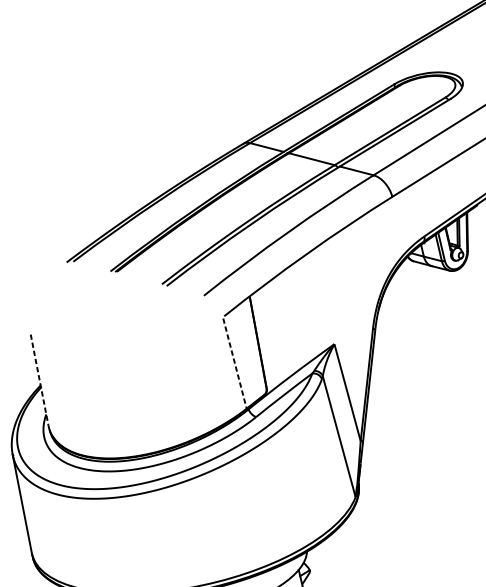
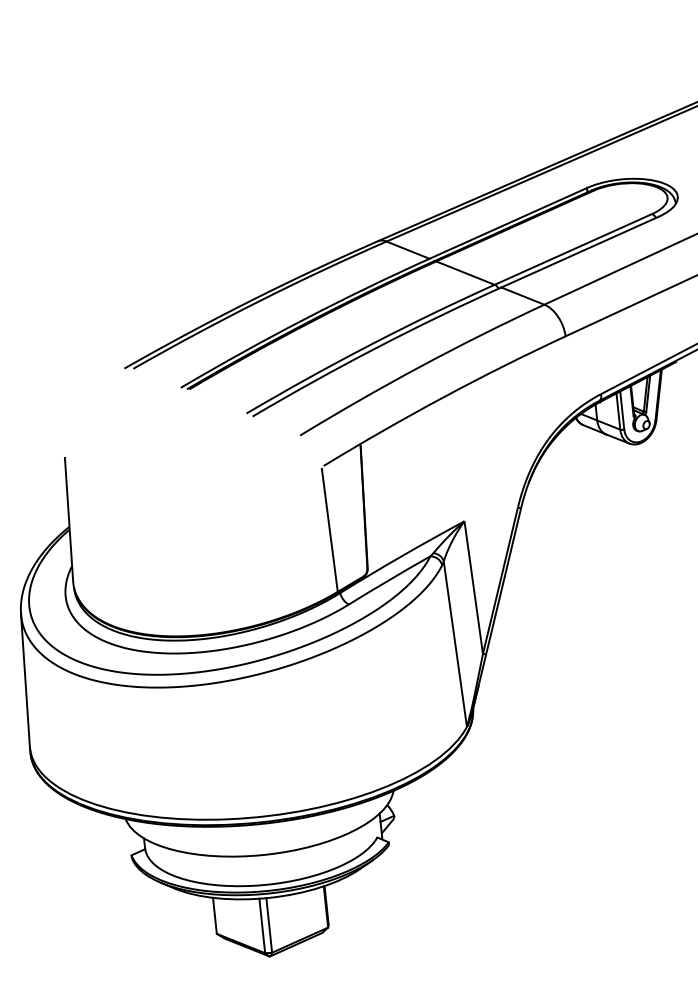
line: (234, 363) -> (329, 530), dashed -> solid
line: (39, 380) -> (69, 519), dashed -> solid

